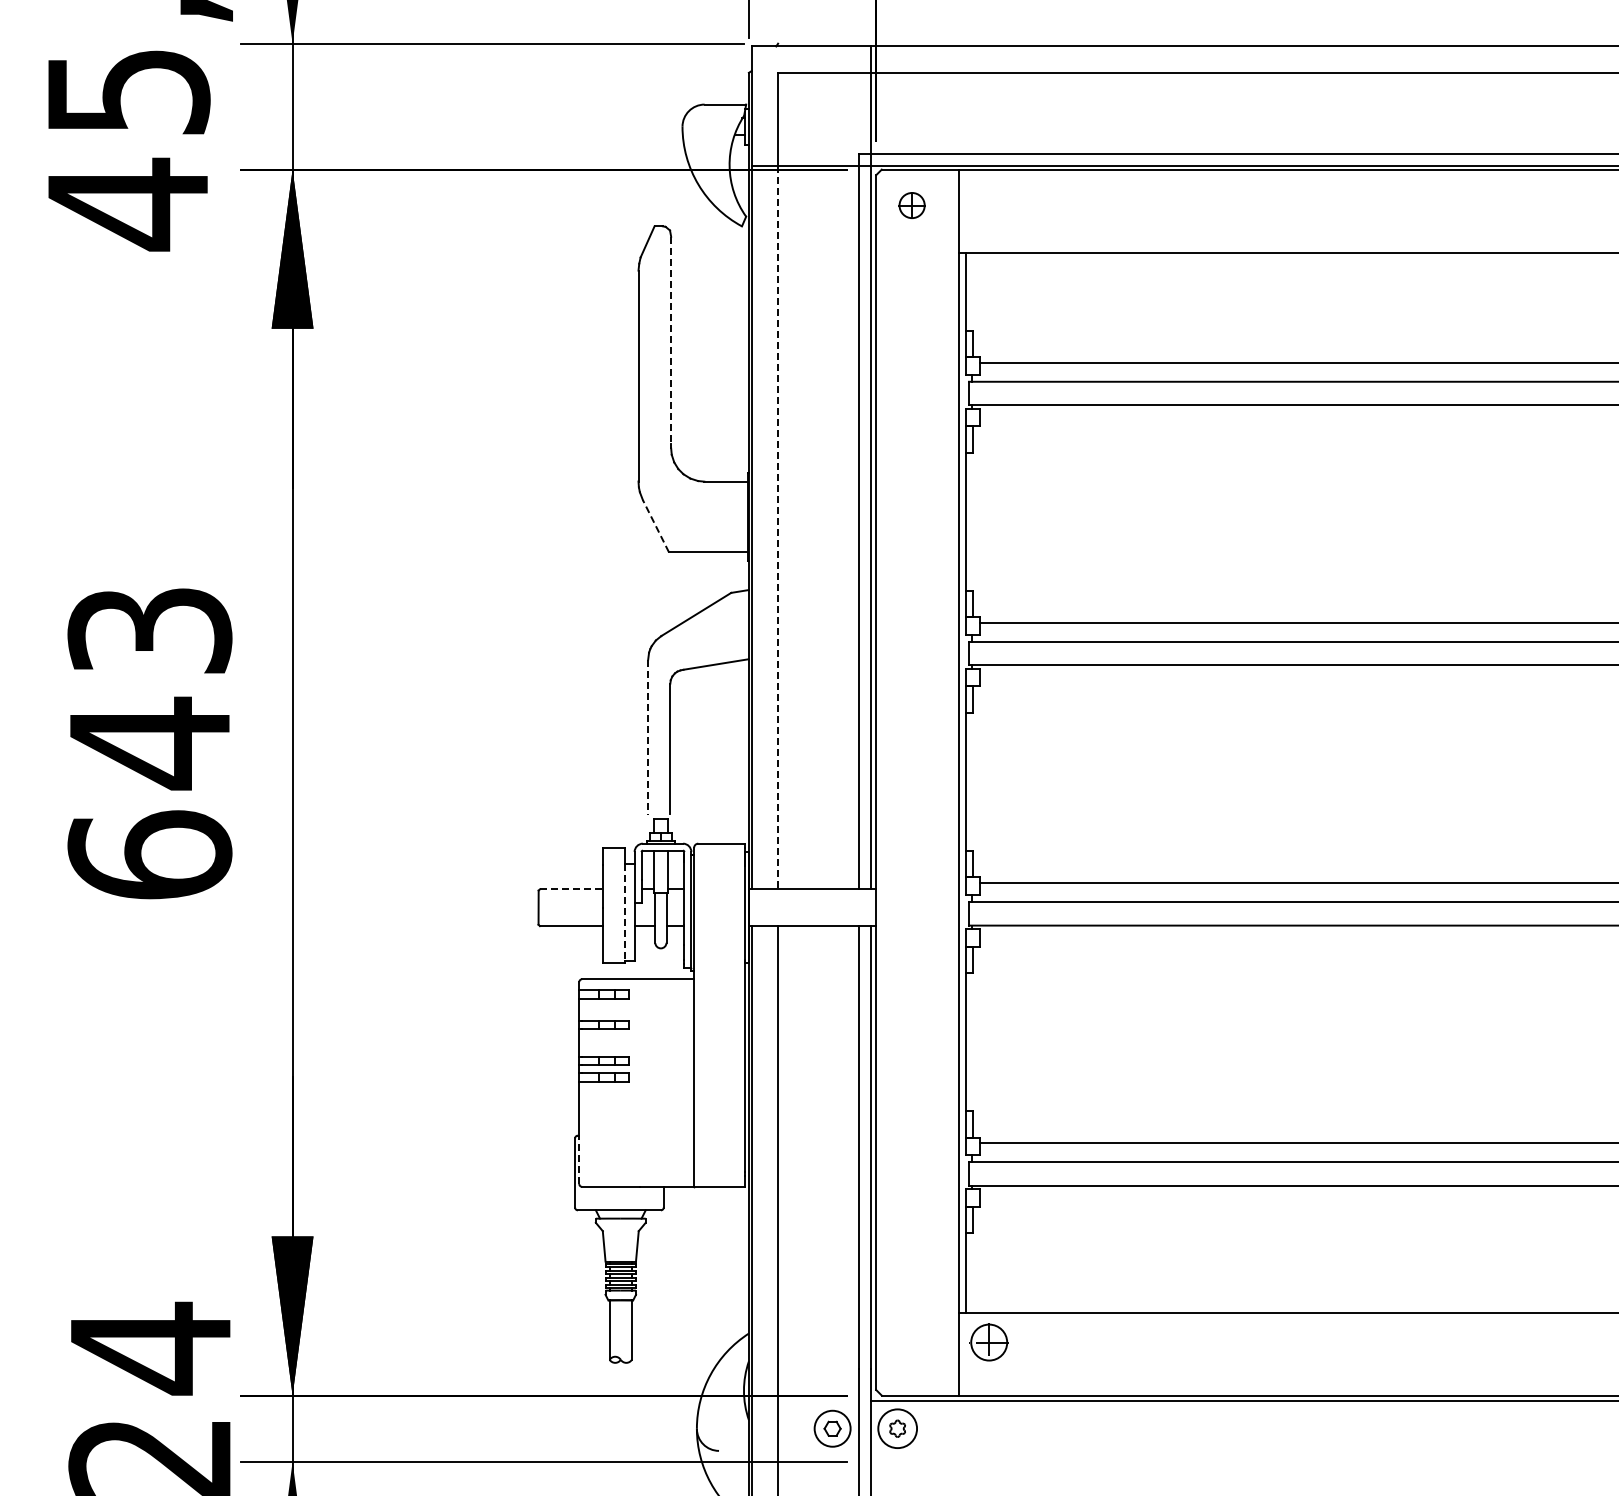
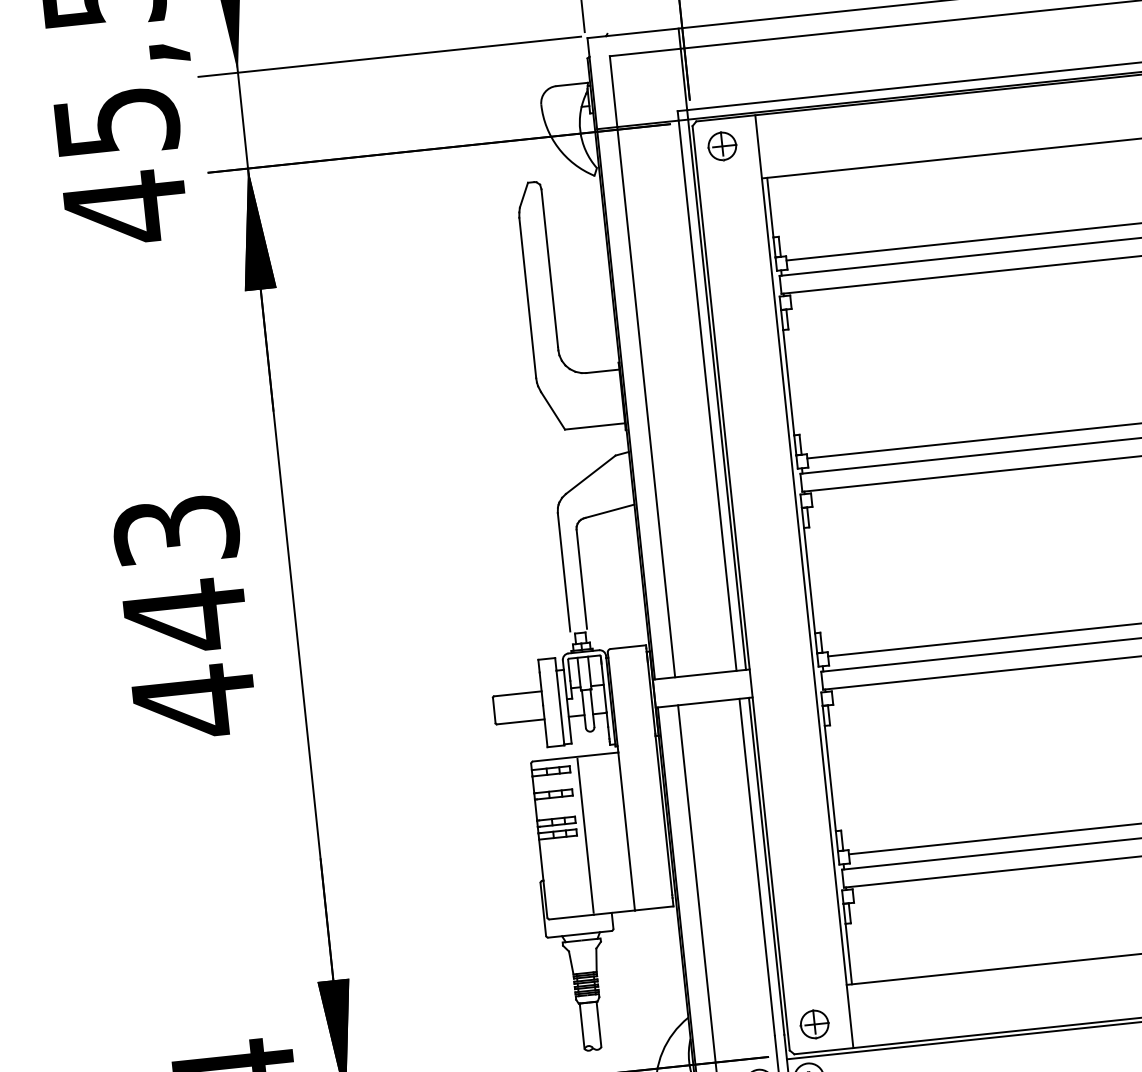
part: (911, 205) -> (721, 146), size x1.43
line: (671, 340) -> (550, 268), dashed -> solid
line: (655, 525) -> (552, 410), dashed -> solid
line: (778, 527) -> (646, 402), dashed -> solid
line: (648, 737) -> (564, 572), dashed -> solid
text: (149, 855) -> (194, 701), 643 -> 443
line: (571, 889) -> (517, 694), dashed -> solid
line: (624, 913) -> (560, 708), dashed -> solid
line: (640, 1083) -> (585, 836), added
line: (579, 1159) -> (545, 898), dashed -> solid
part: (988, 1342) -> (814, 1024), moved

